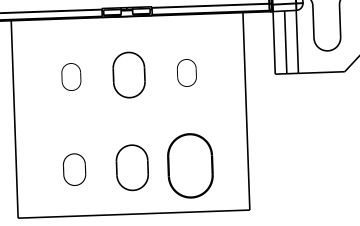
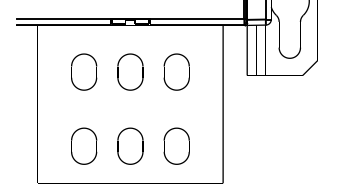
part: (186, 72) -> (176, 71), size x1.67
part: (71, 76) -> (84, 71), size x1.67
part: (189, 164) -> (176, 145), size x0.71
part: (74, 168) -> (84, 145), size x1.43

